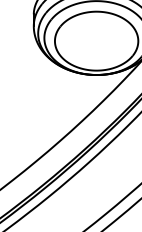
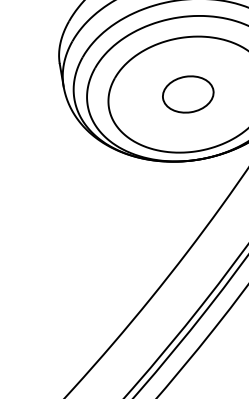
part: (96, 40) -> (188, 93), added

